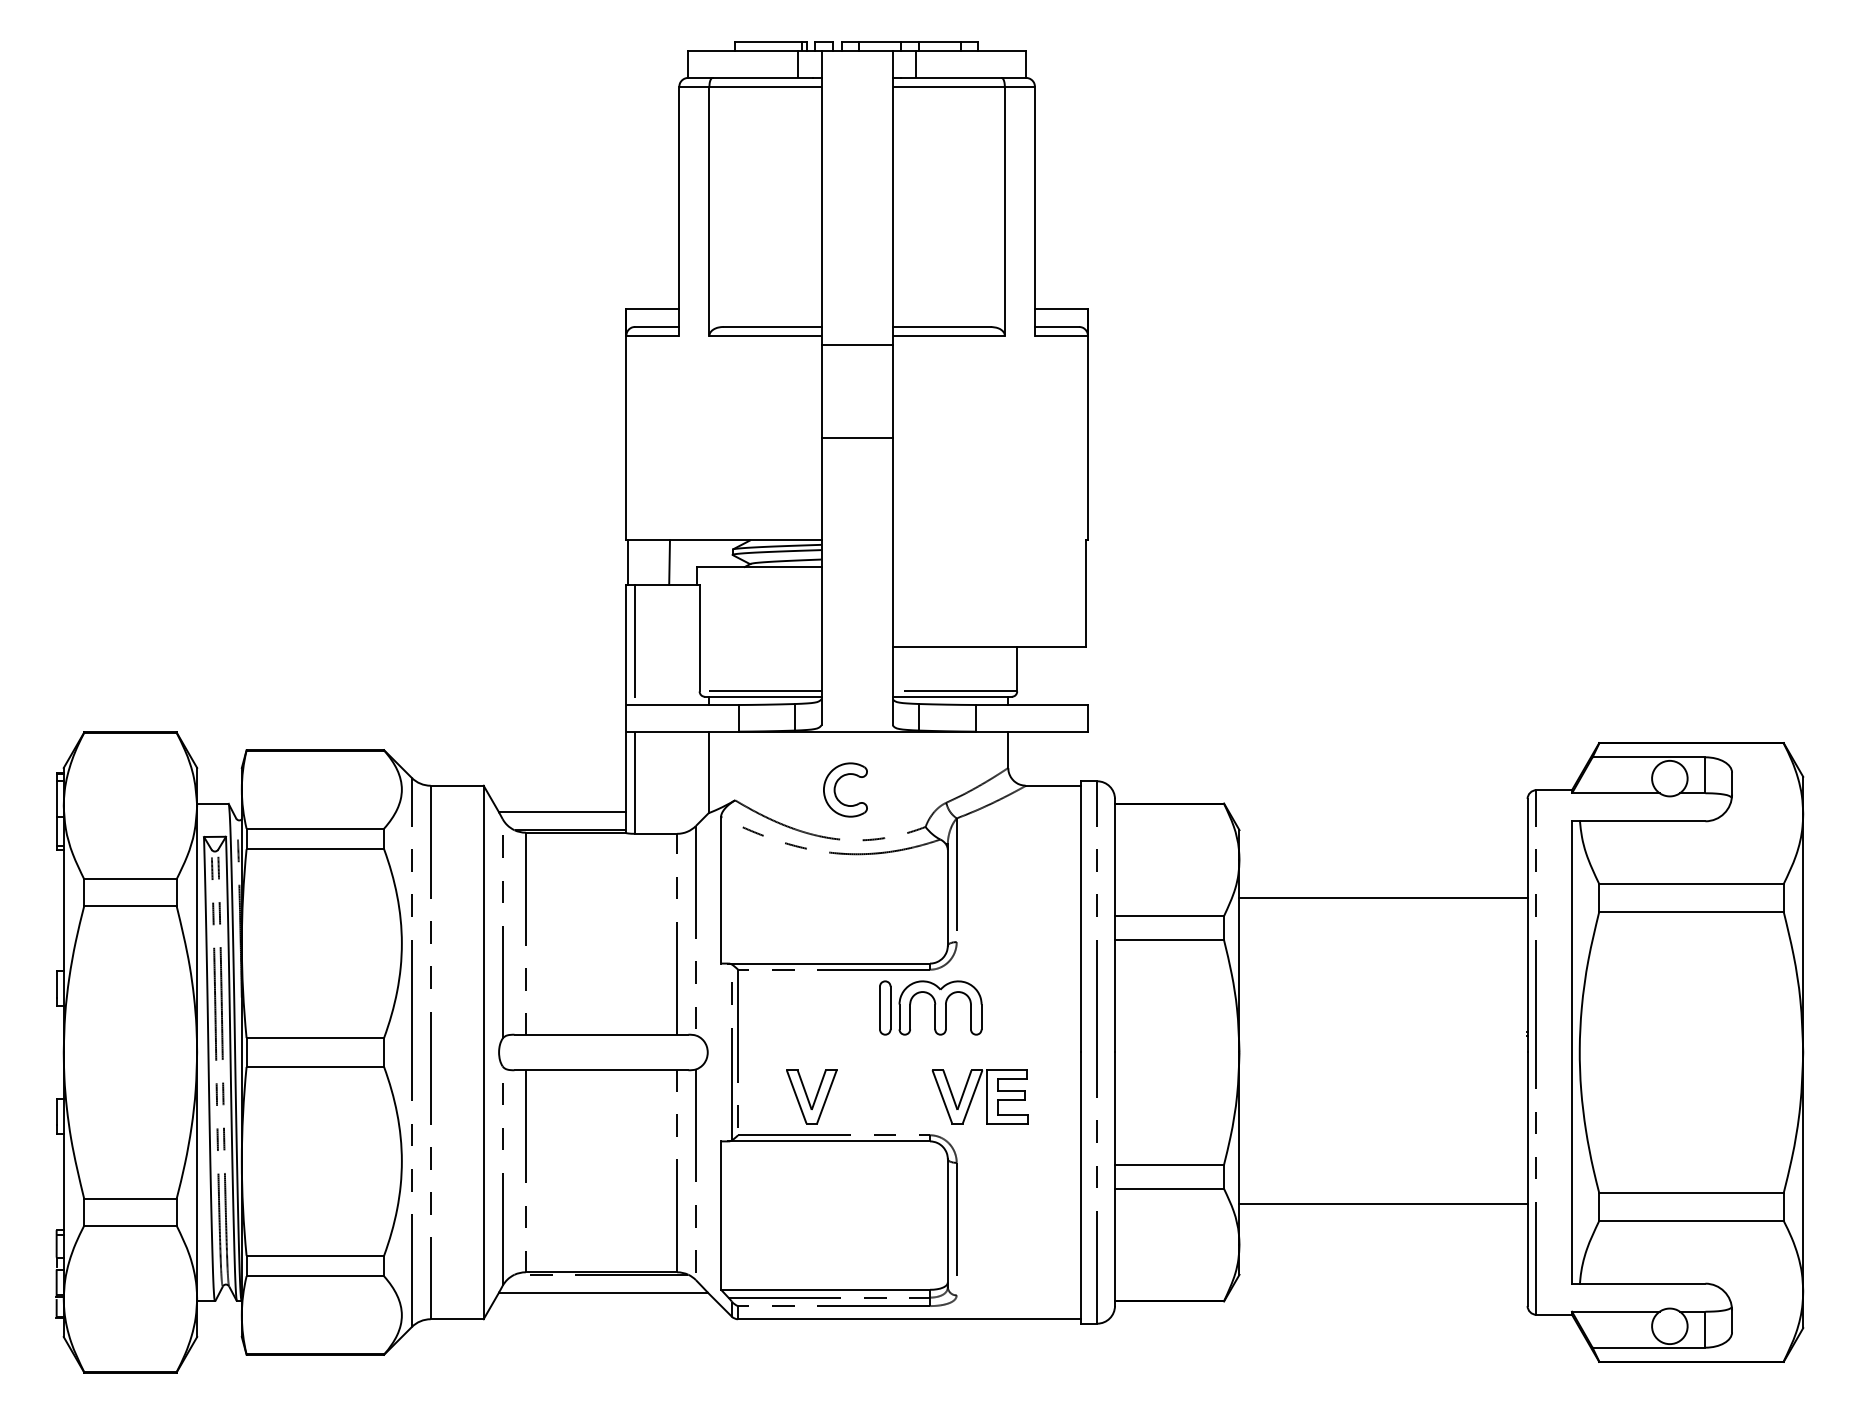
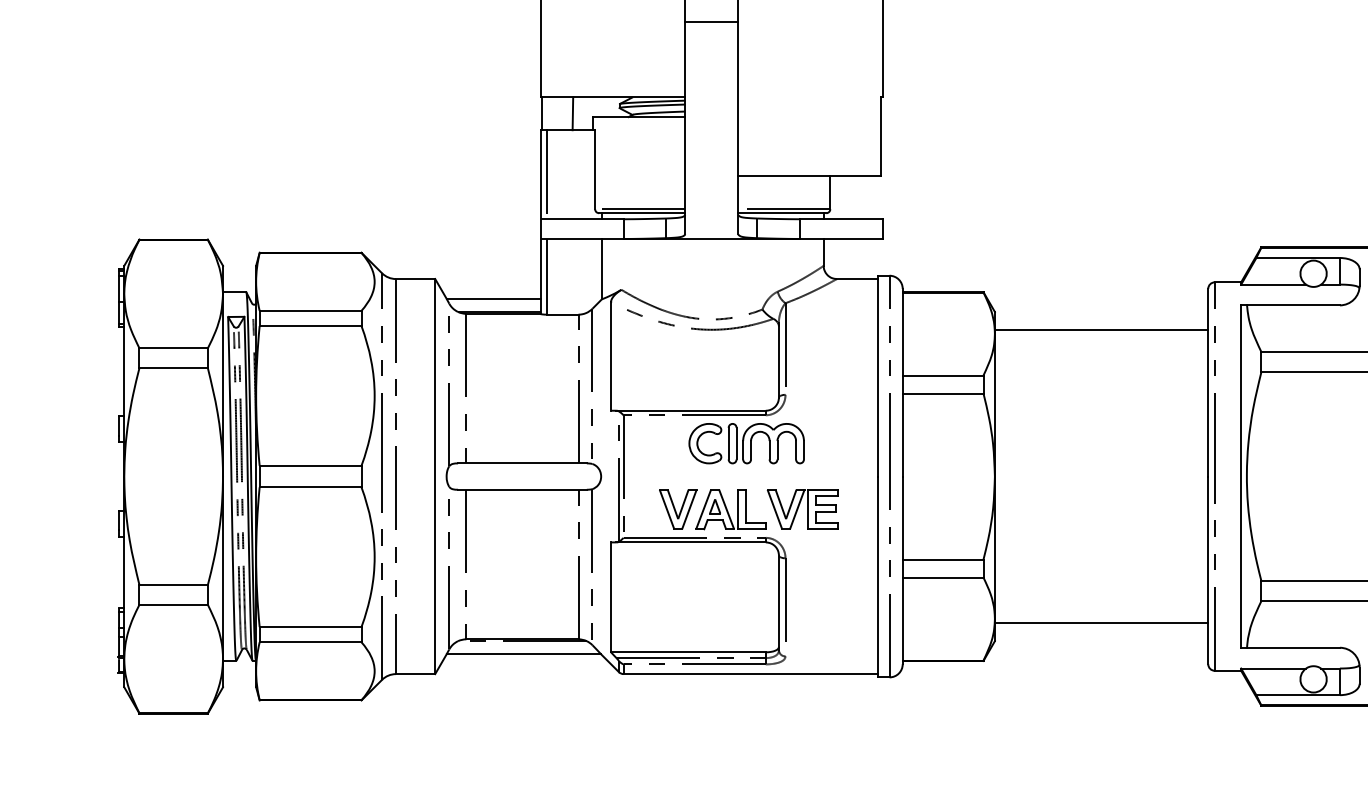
part: (836, 785) -> (698, 440), moved
line: (1383, 898) -> (1101, 330), moved
part: (882, 1096) -> (730, 509), added
line: (1383, 1203) -> (1101, 622), moved

